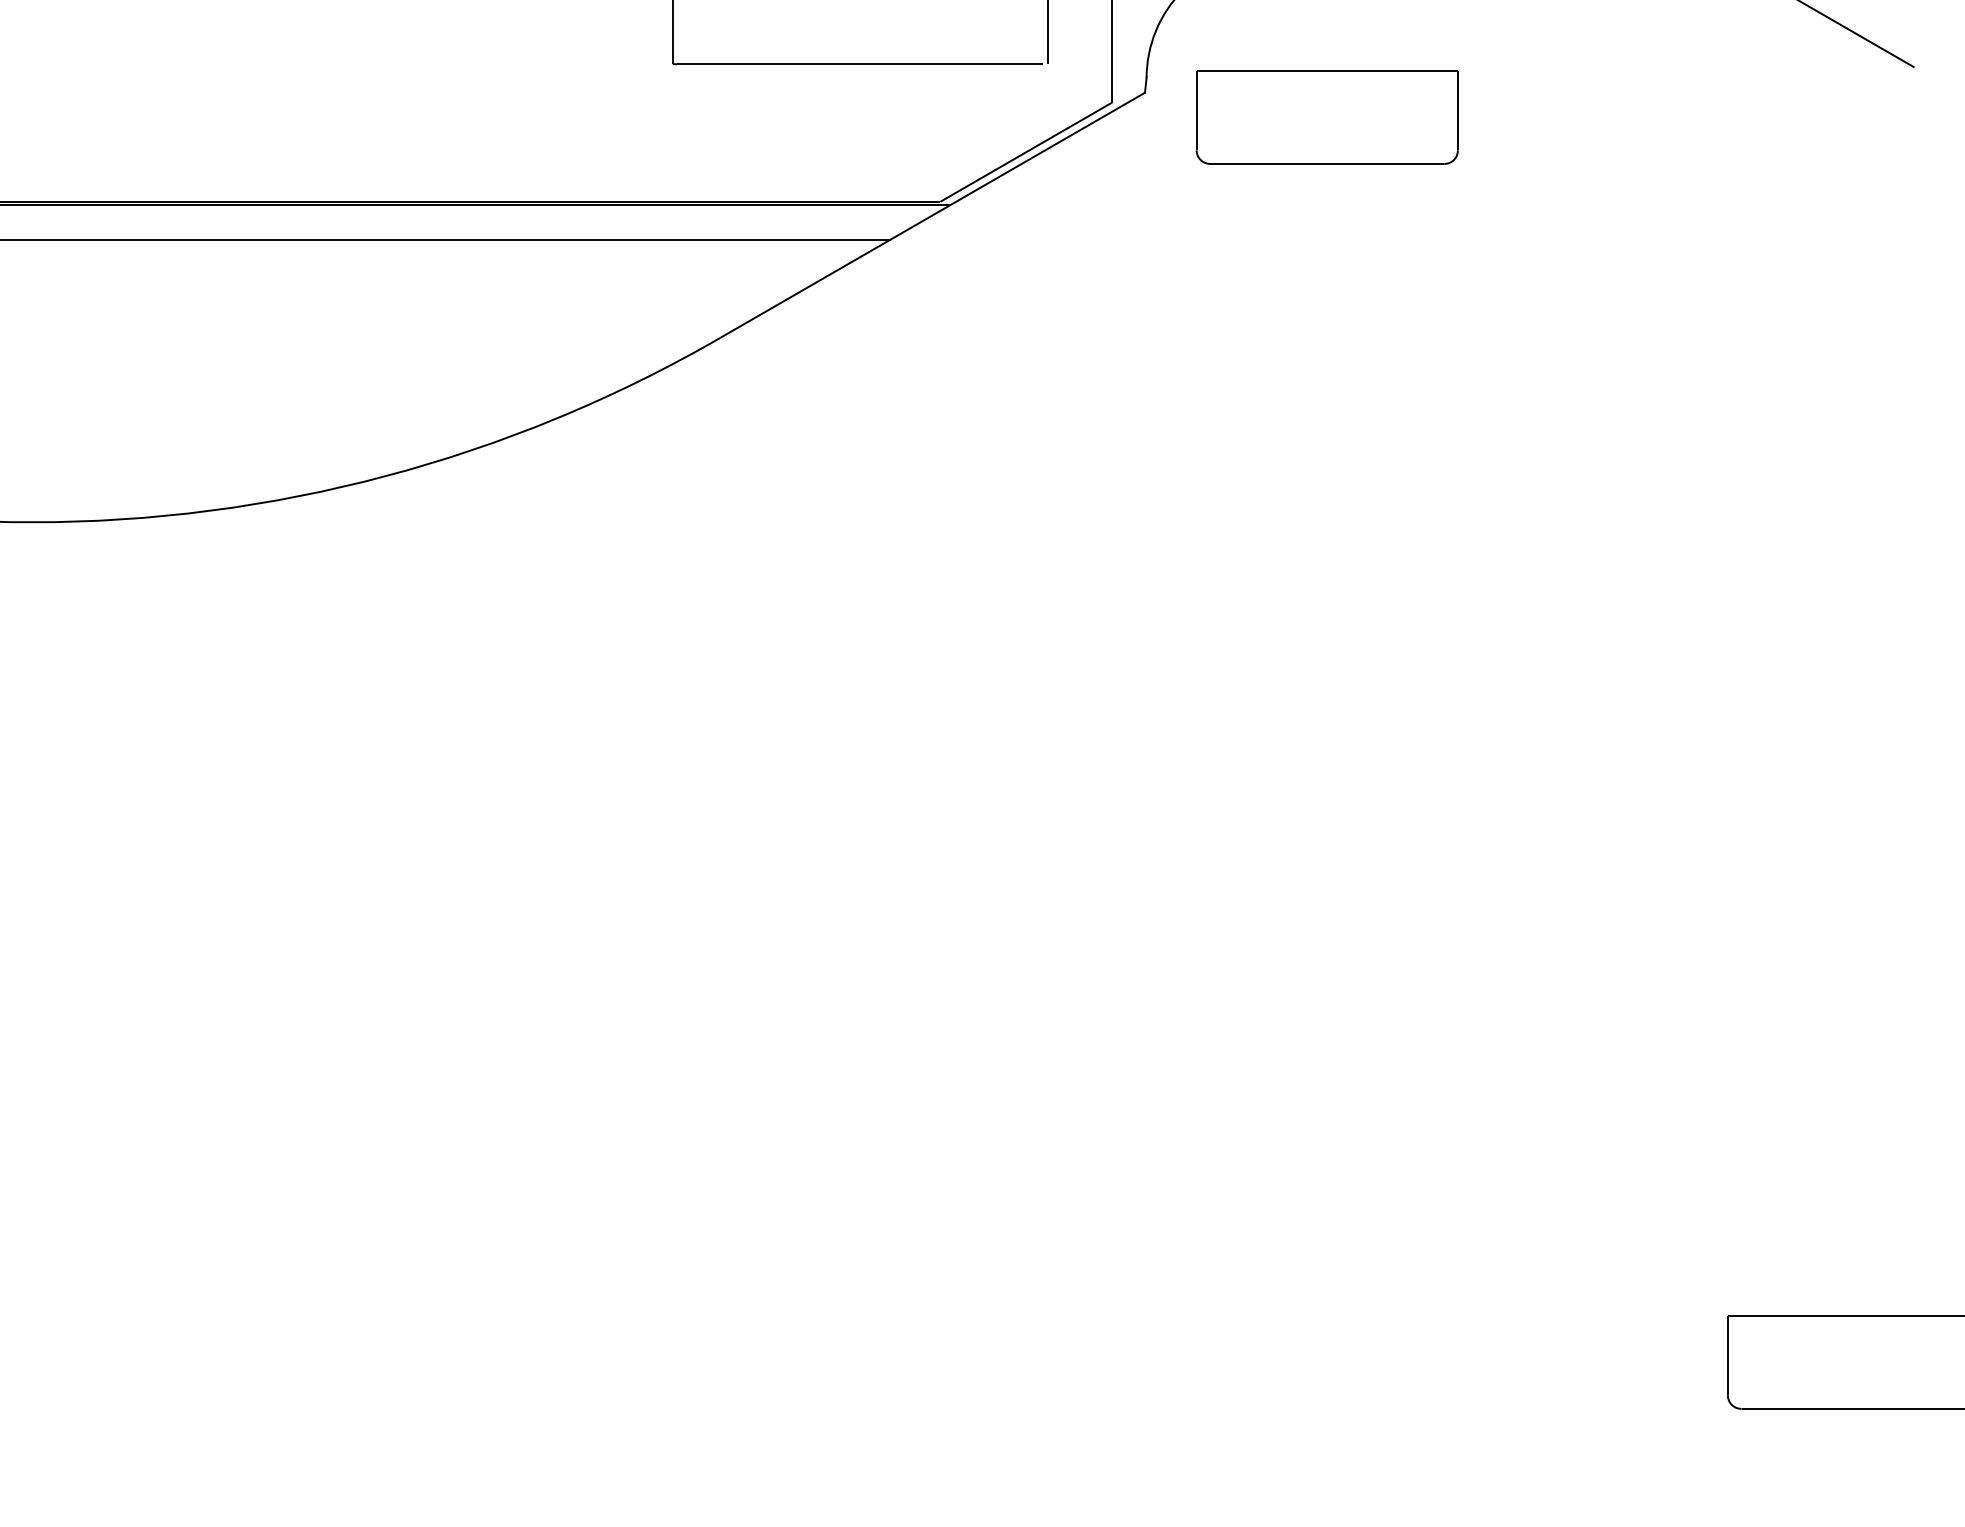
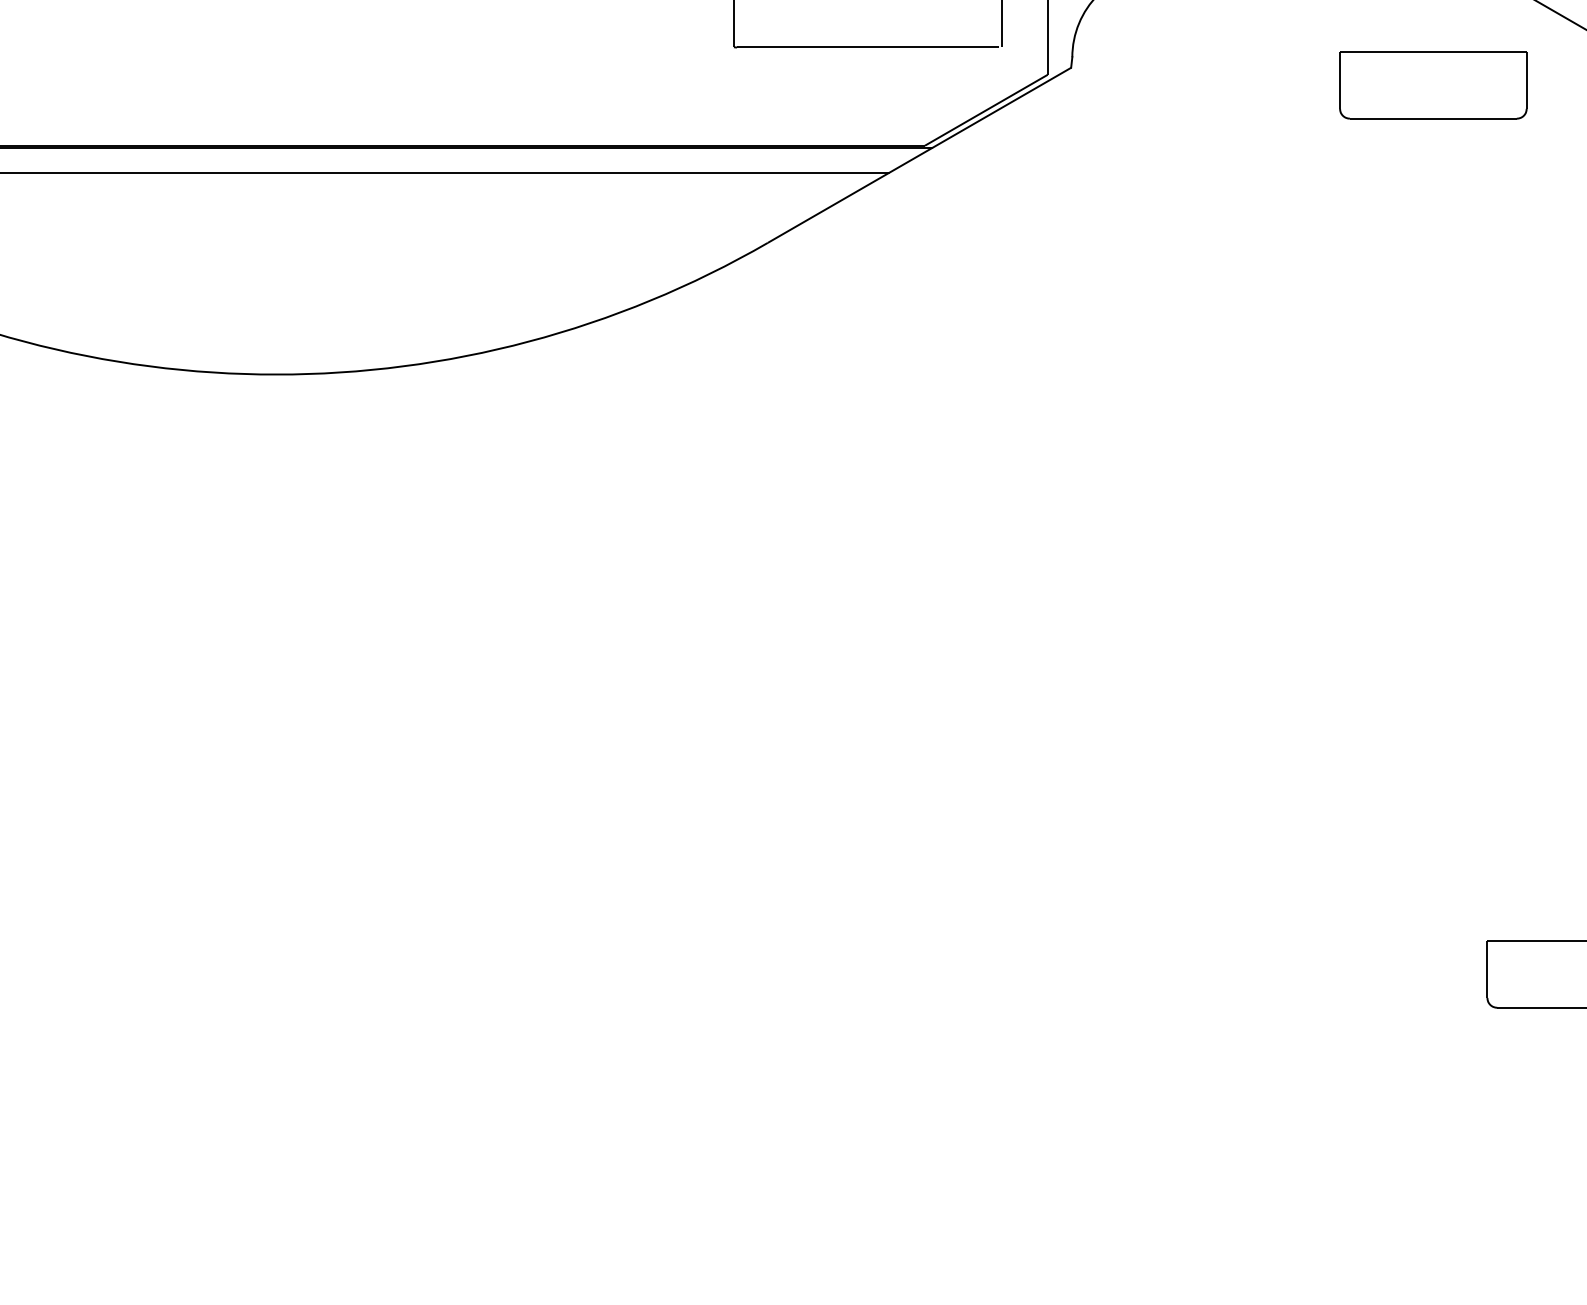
part: (1327, 117) -> (1433, 85), moved

